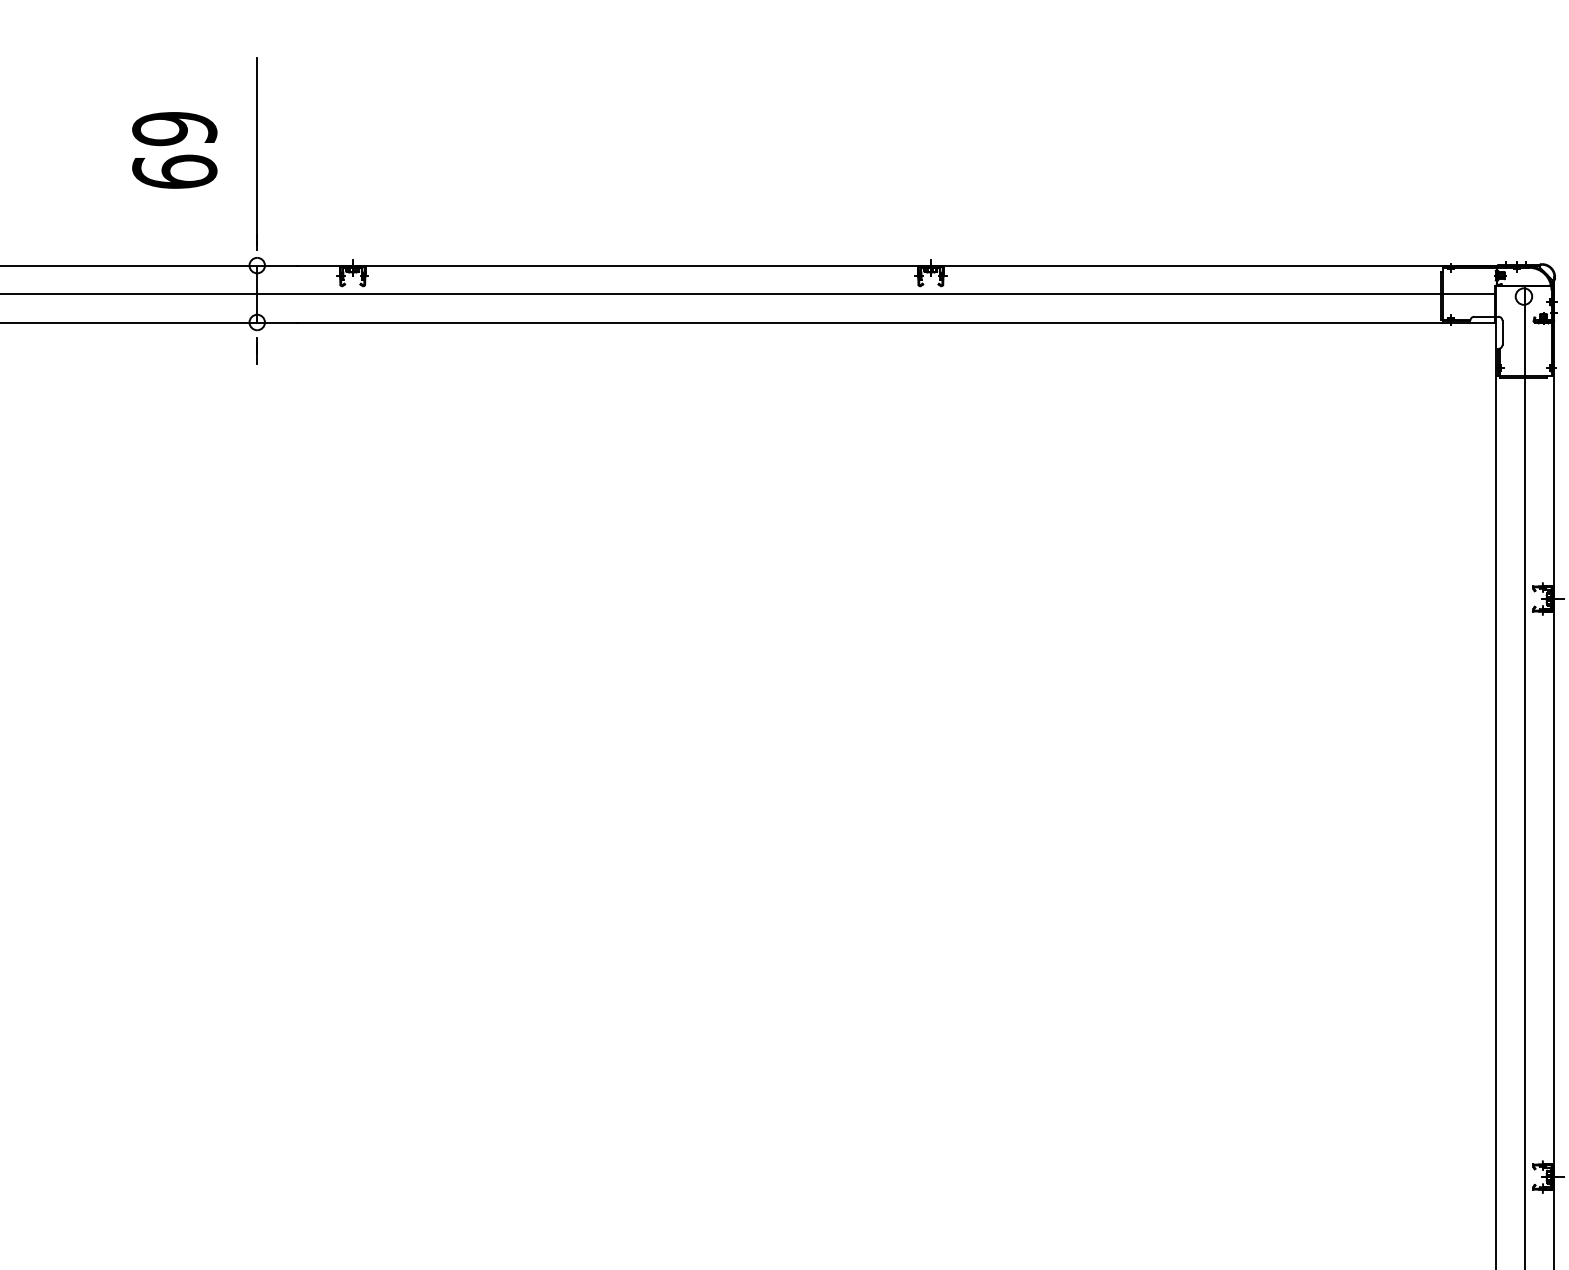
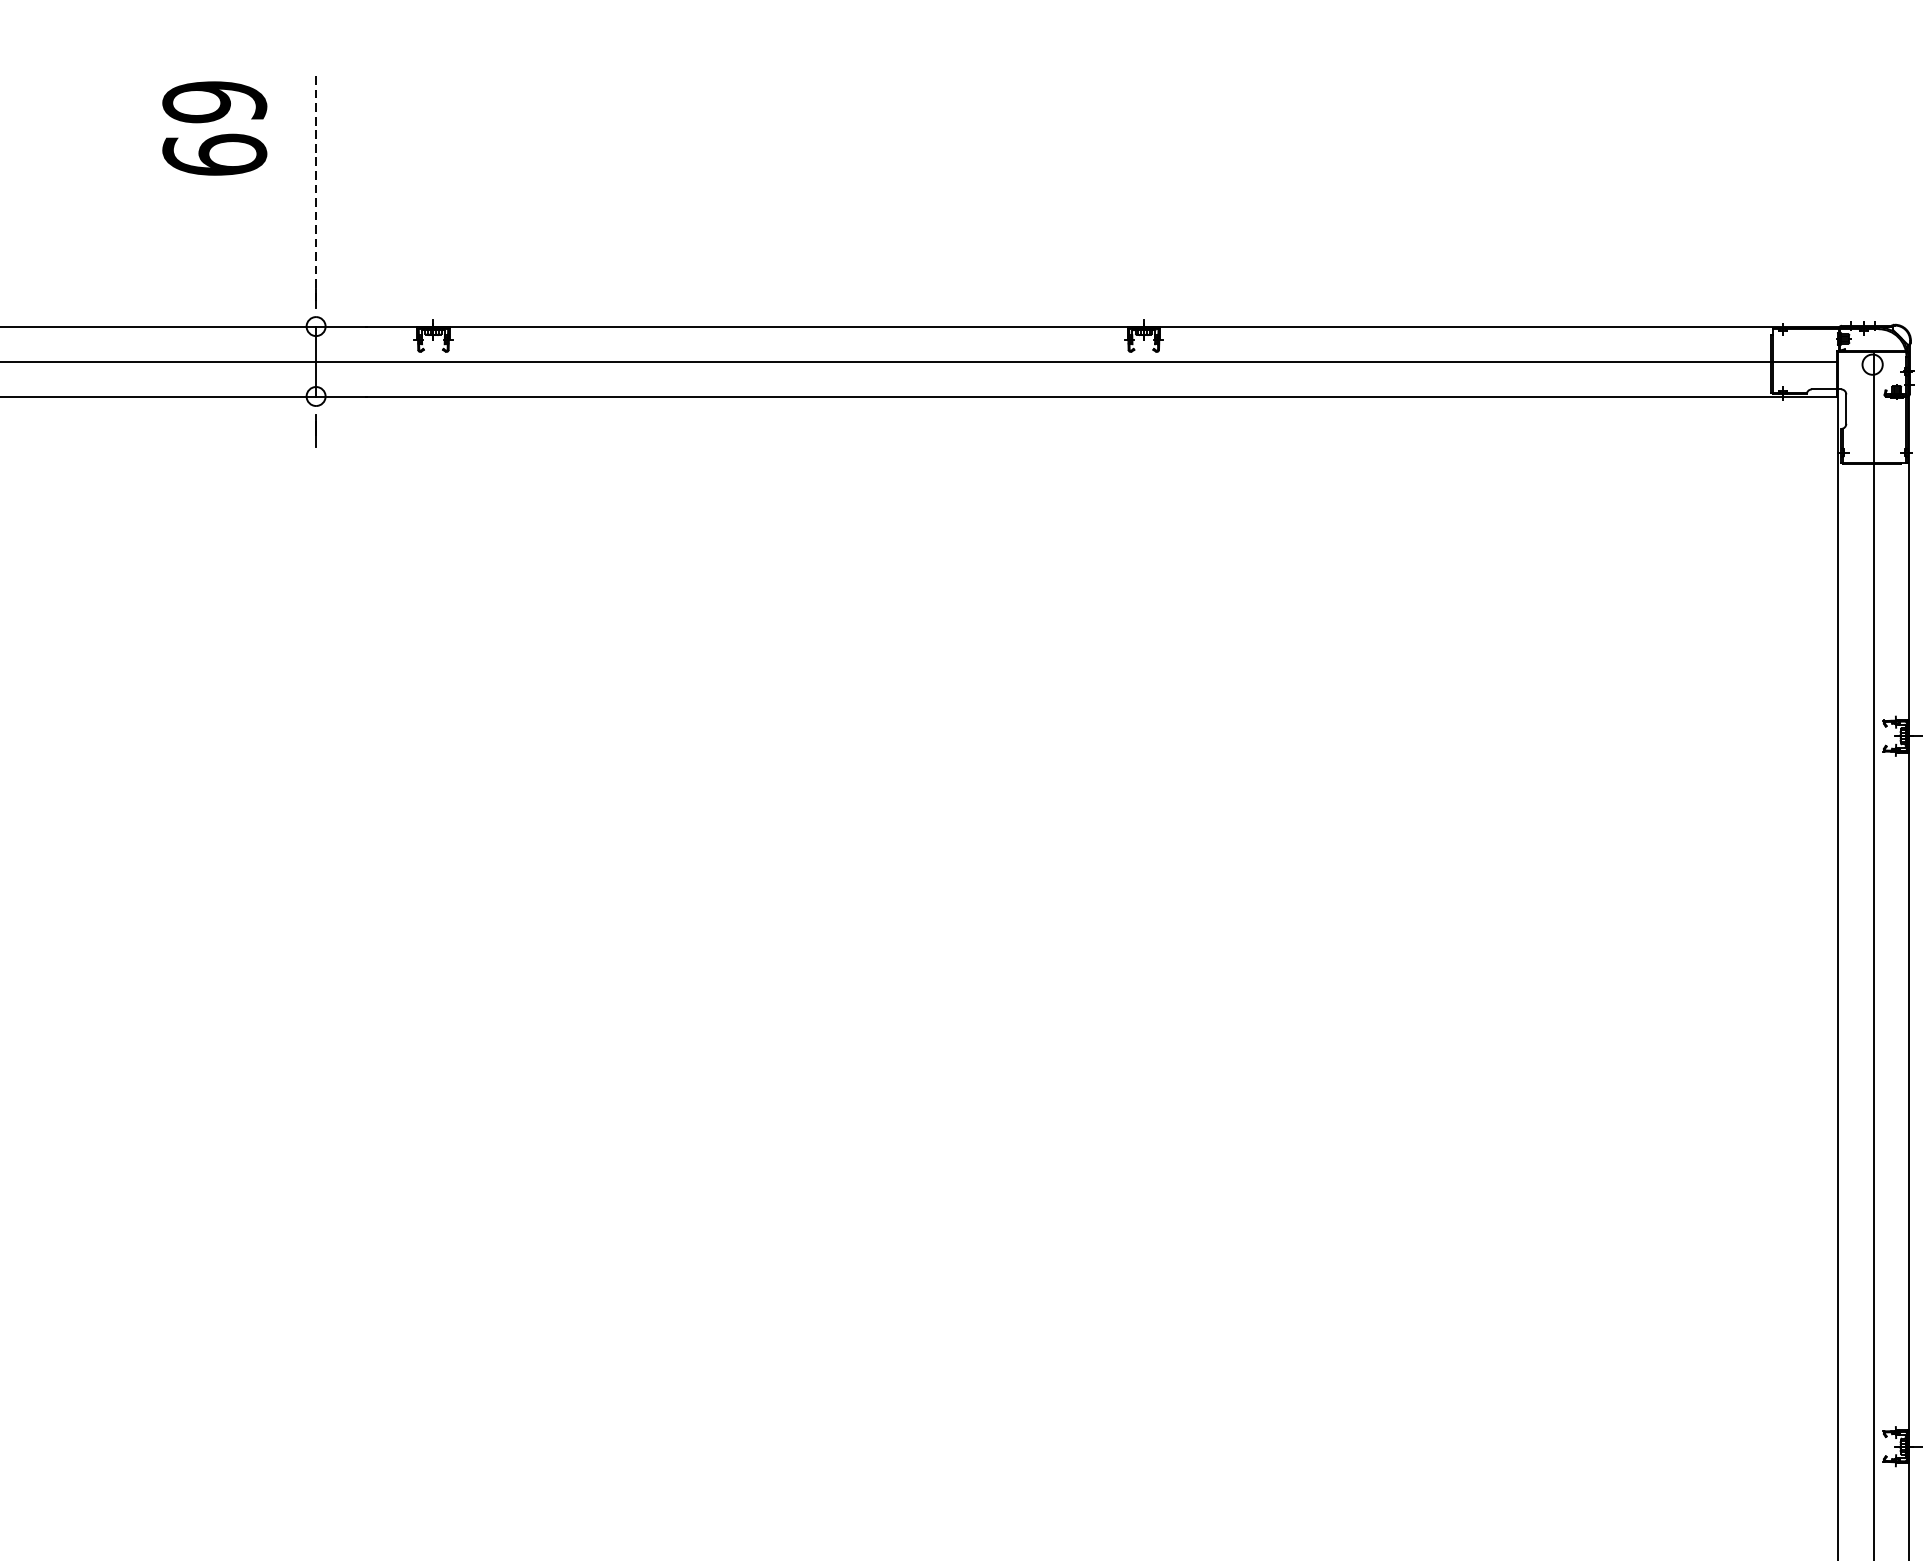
text: (174, 150) -> (214, 128), moved
line: (257, 151) -> (316, 186), solid -> dashed

